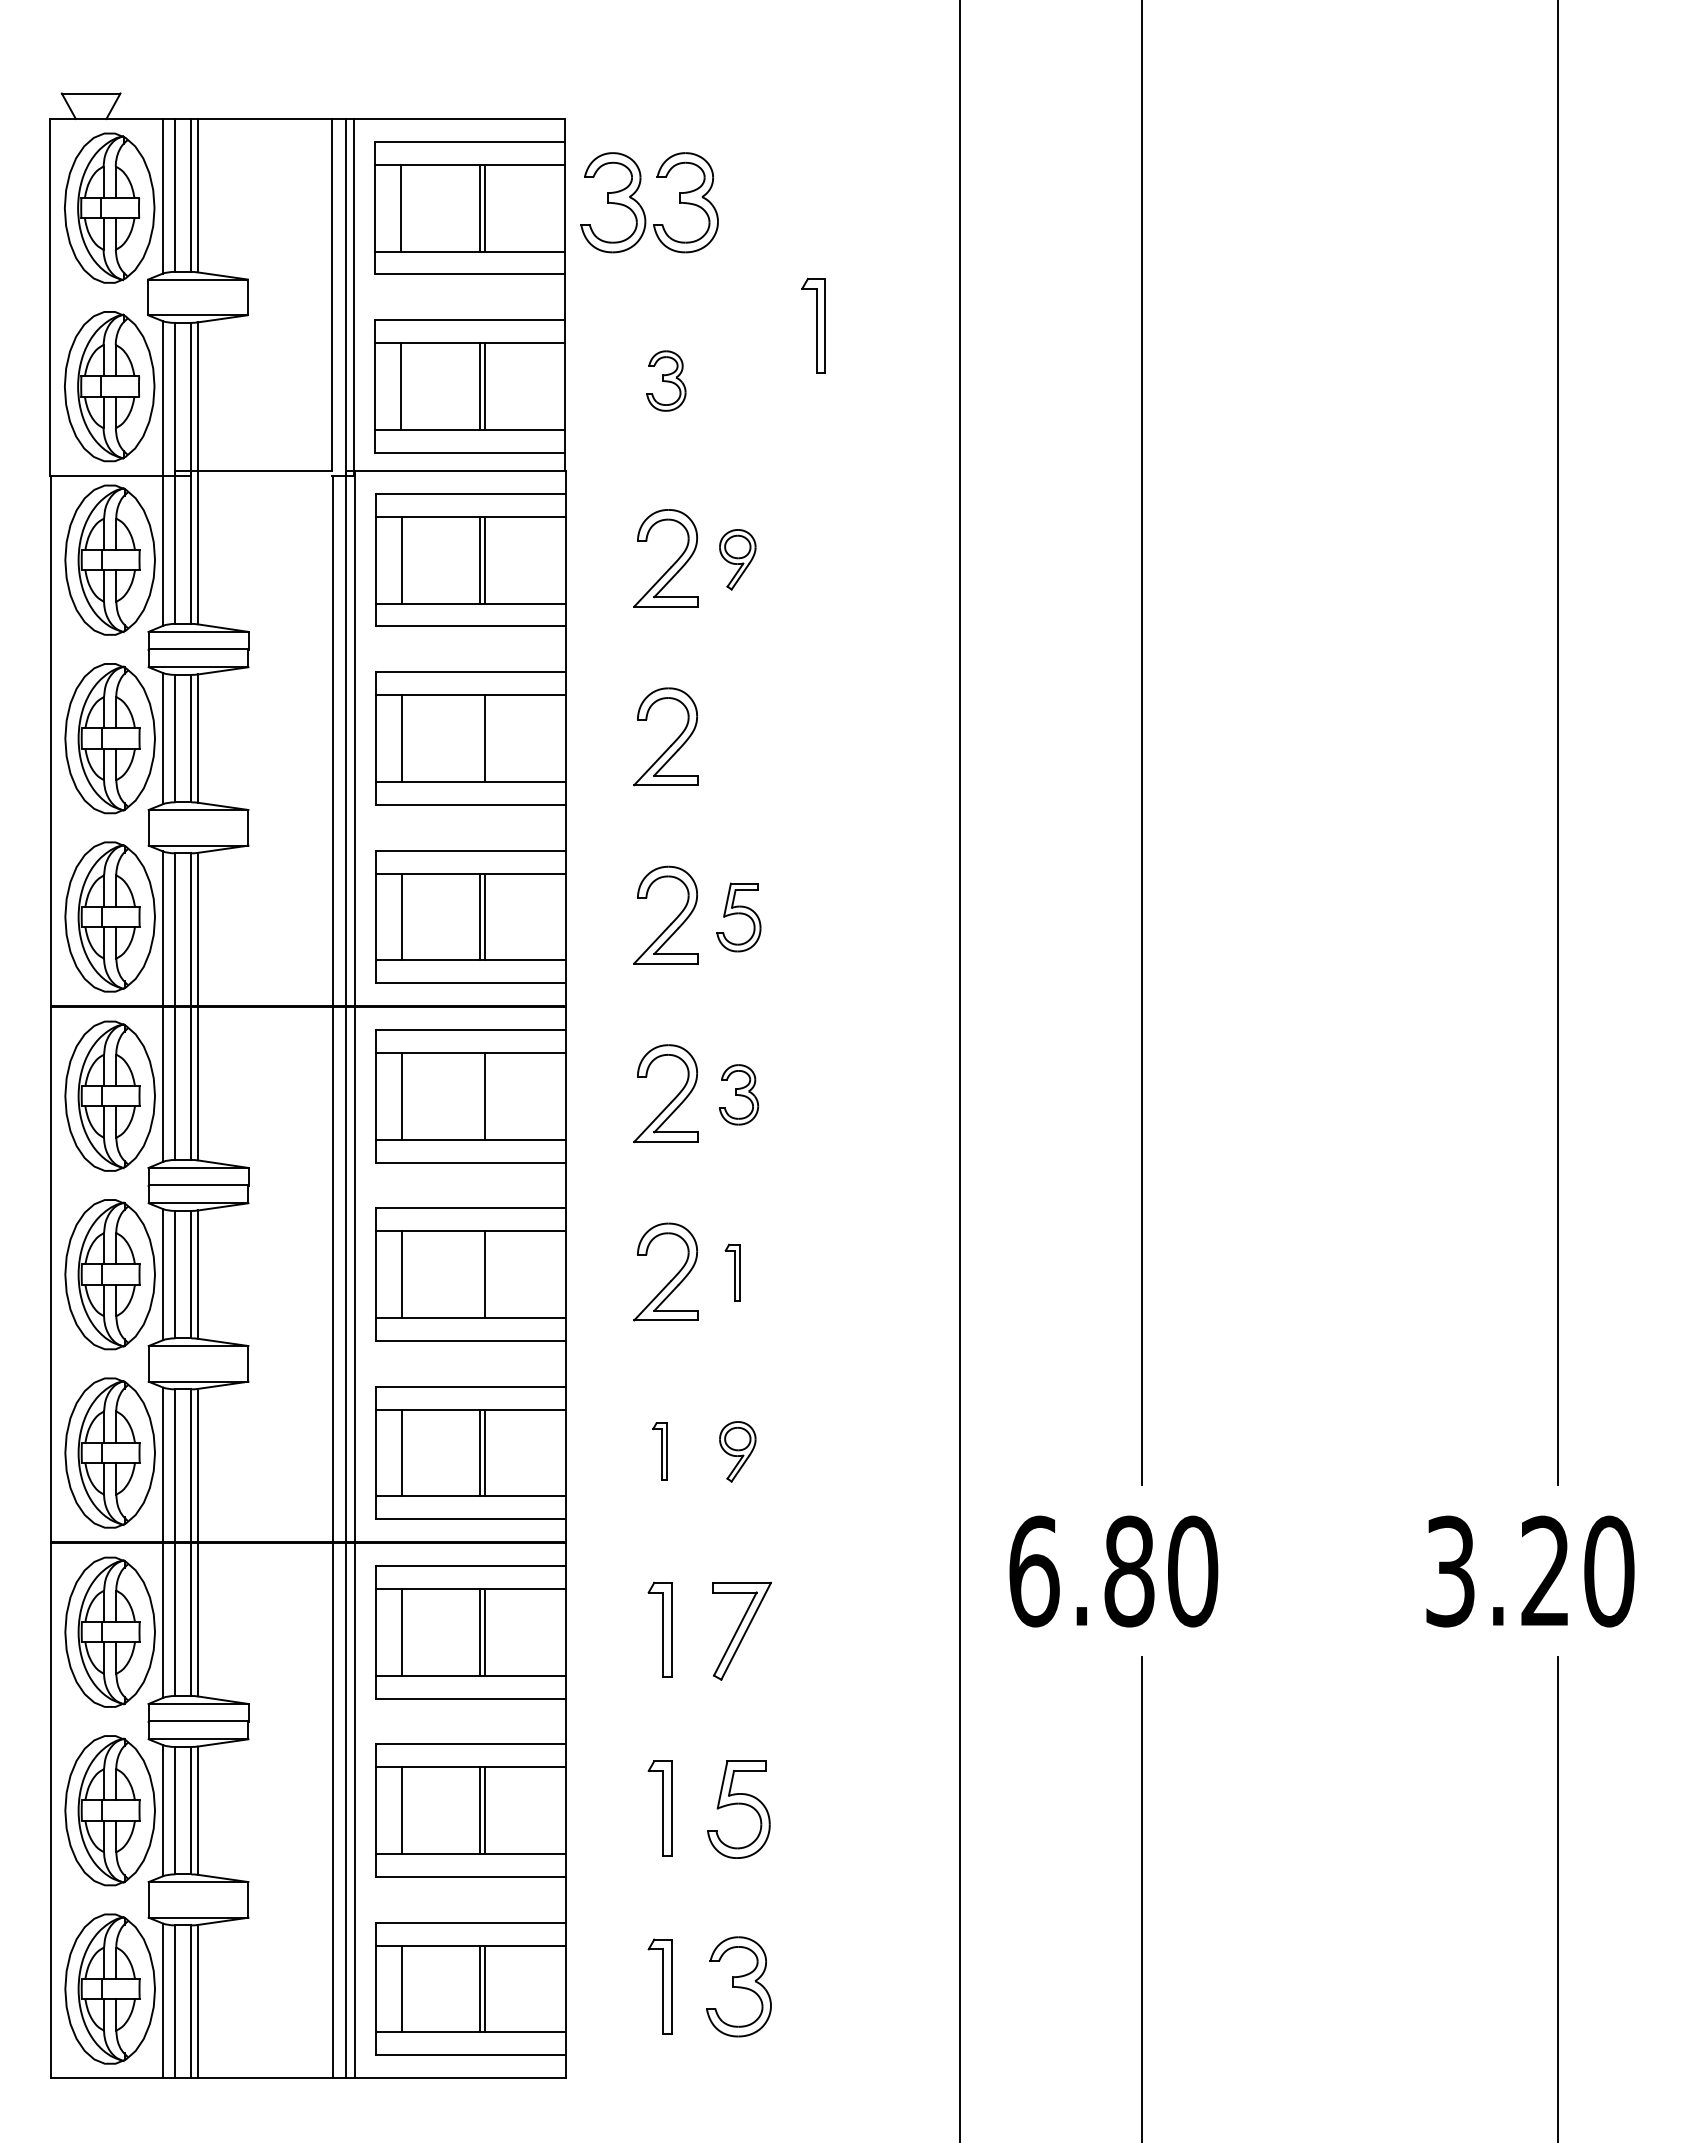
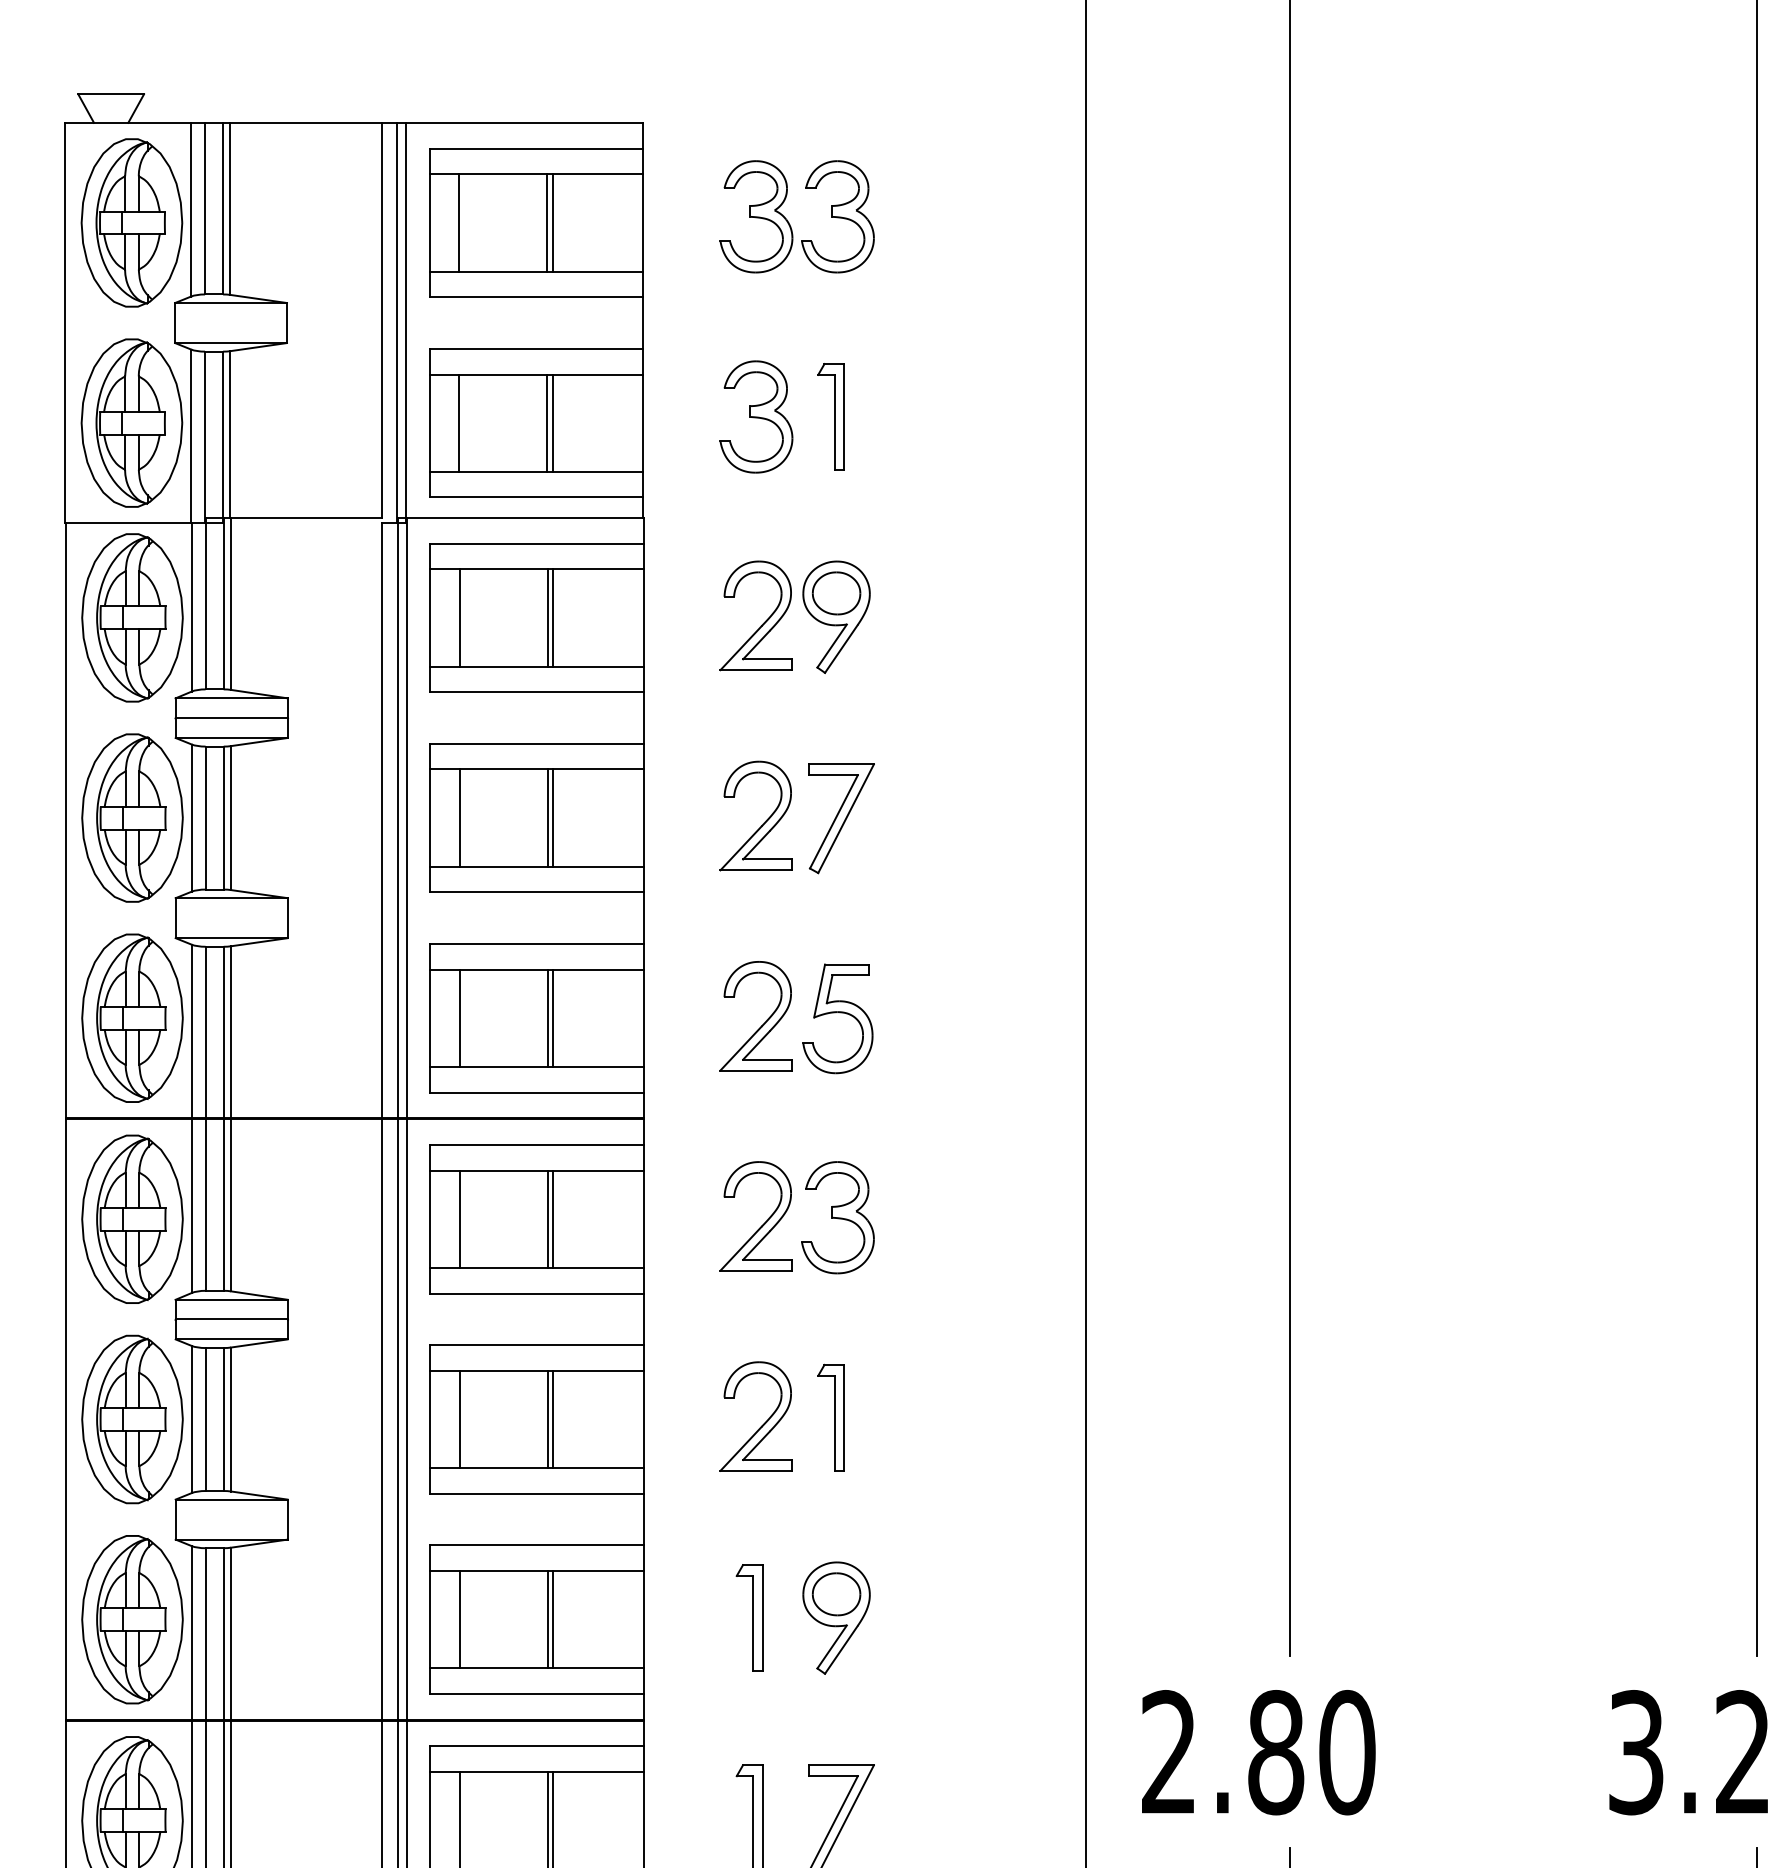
part: (641, 205) -> (788, 219), moved
part: (813, 325) -> (830, 416), moved
part: (666, 380) -> (756, 416), size x1.67
part: (737, 559) -> (836, 617), size x1.67
line: (480, 738) -> (548, 817), added
part: (741, 738) -> (840, 817), added
part: (738, 917) -> (837, 1018), size x1.43
part: (738, 1094) -> (837, 1217), size x1.67
line: (480, 1095) -> (548, 1218), added
part: (732, 1272) -> (830, 1417), size x1.67
line: (480, 1274) -> (548, 1419), added
part: (659, 1451) -> (748, 1617), size x1.67
part: (737, 1451) -> (836, 1617), size x1.67
text: (1034, 1571) -> (1169, 1752), 6.80 -> 2.80

